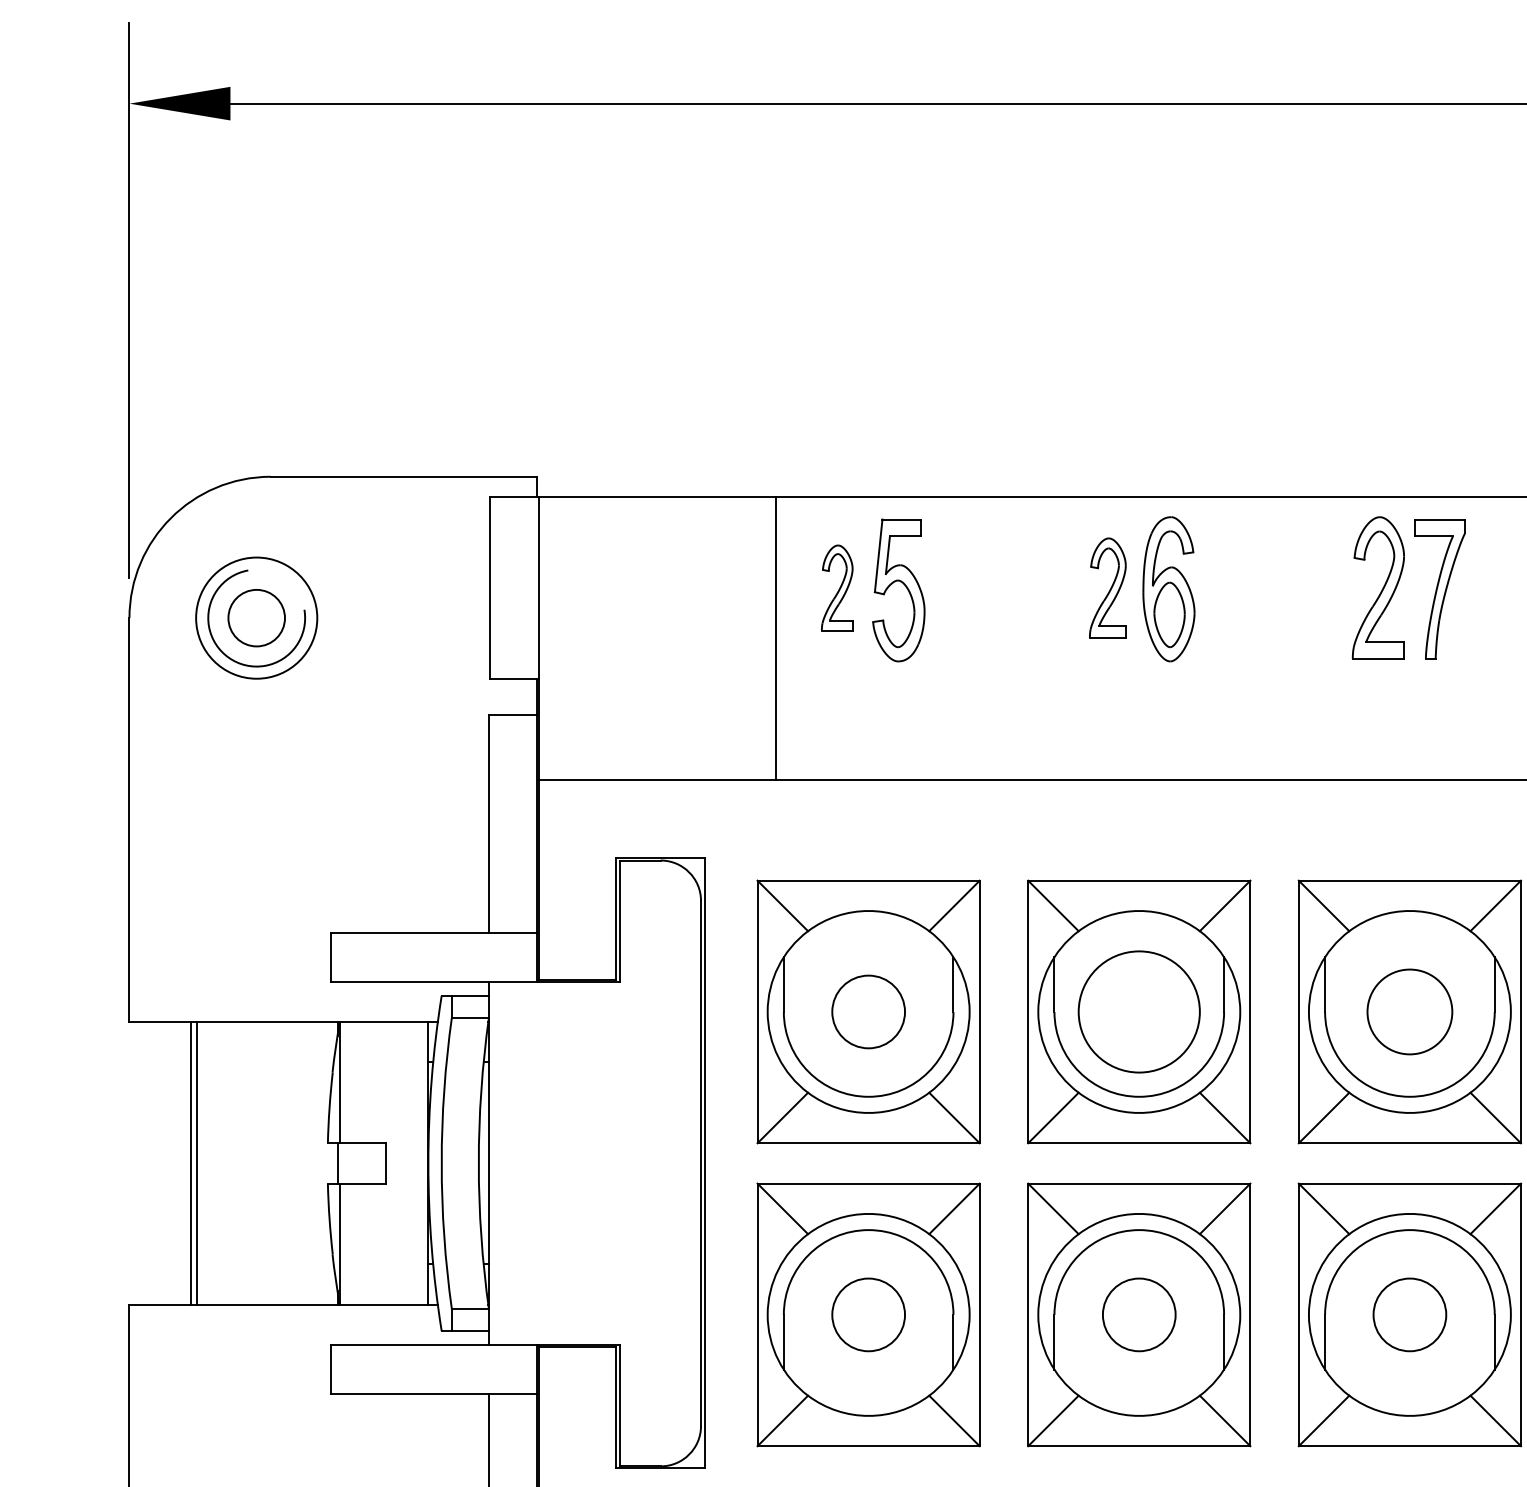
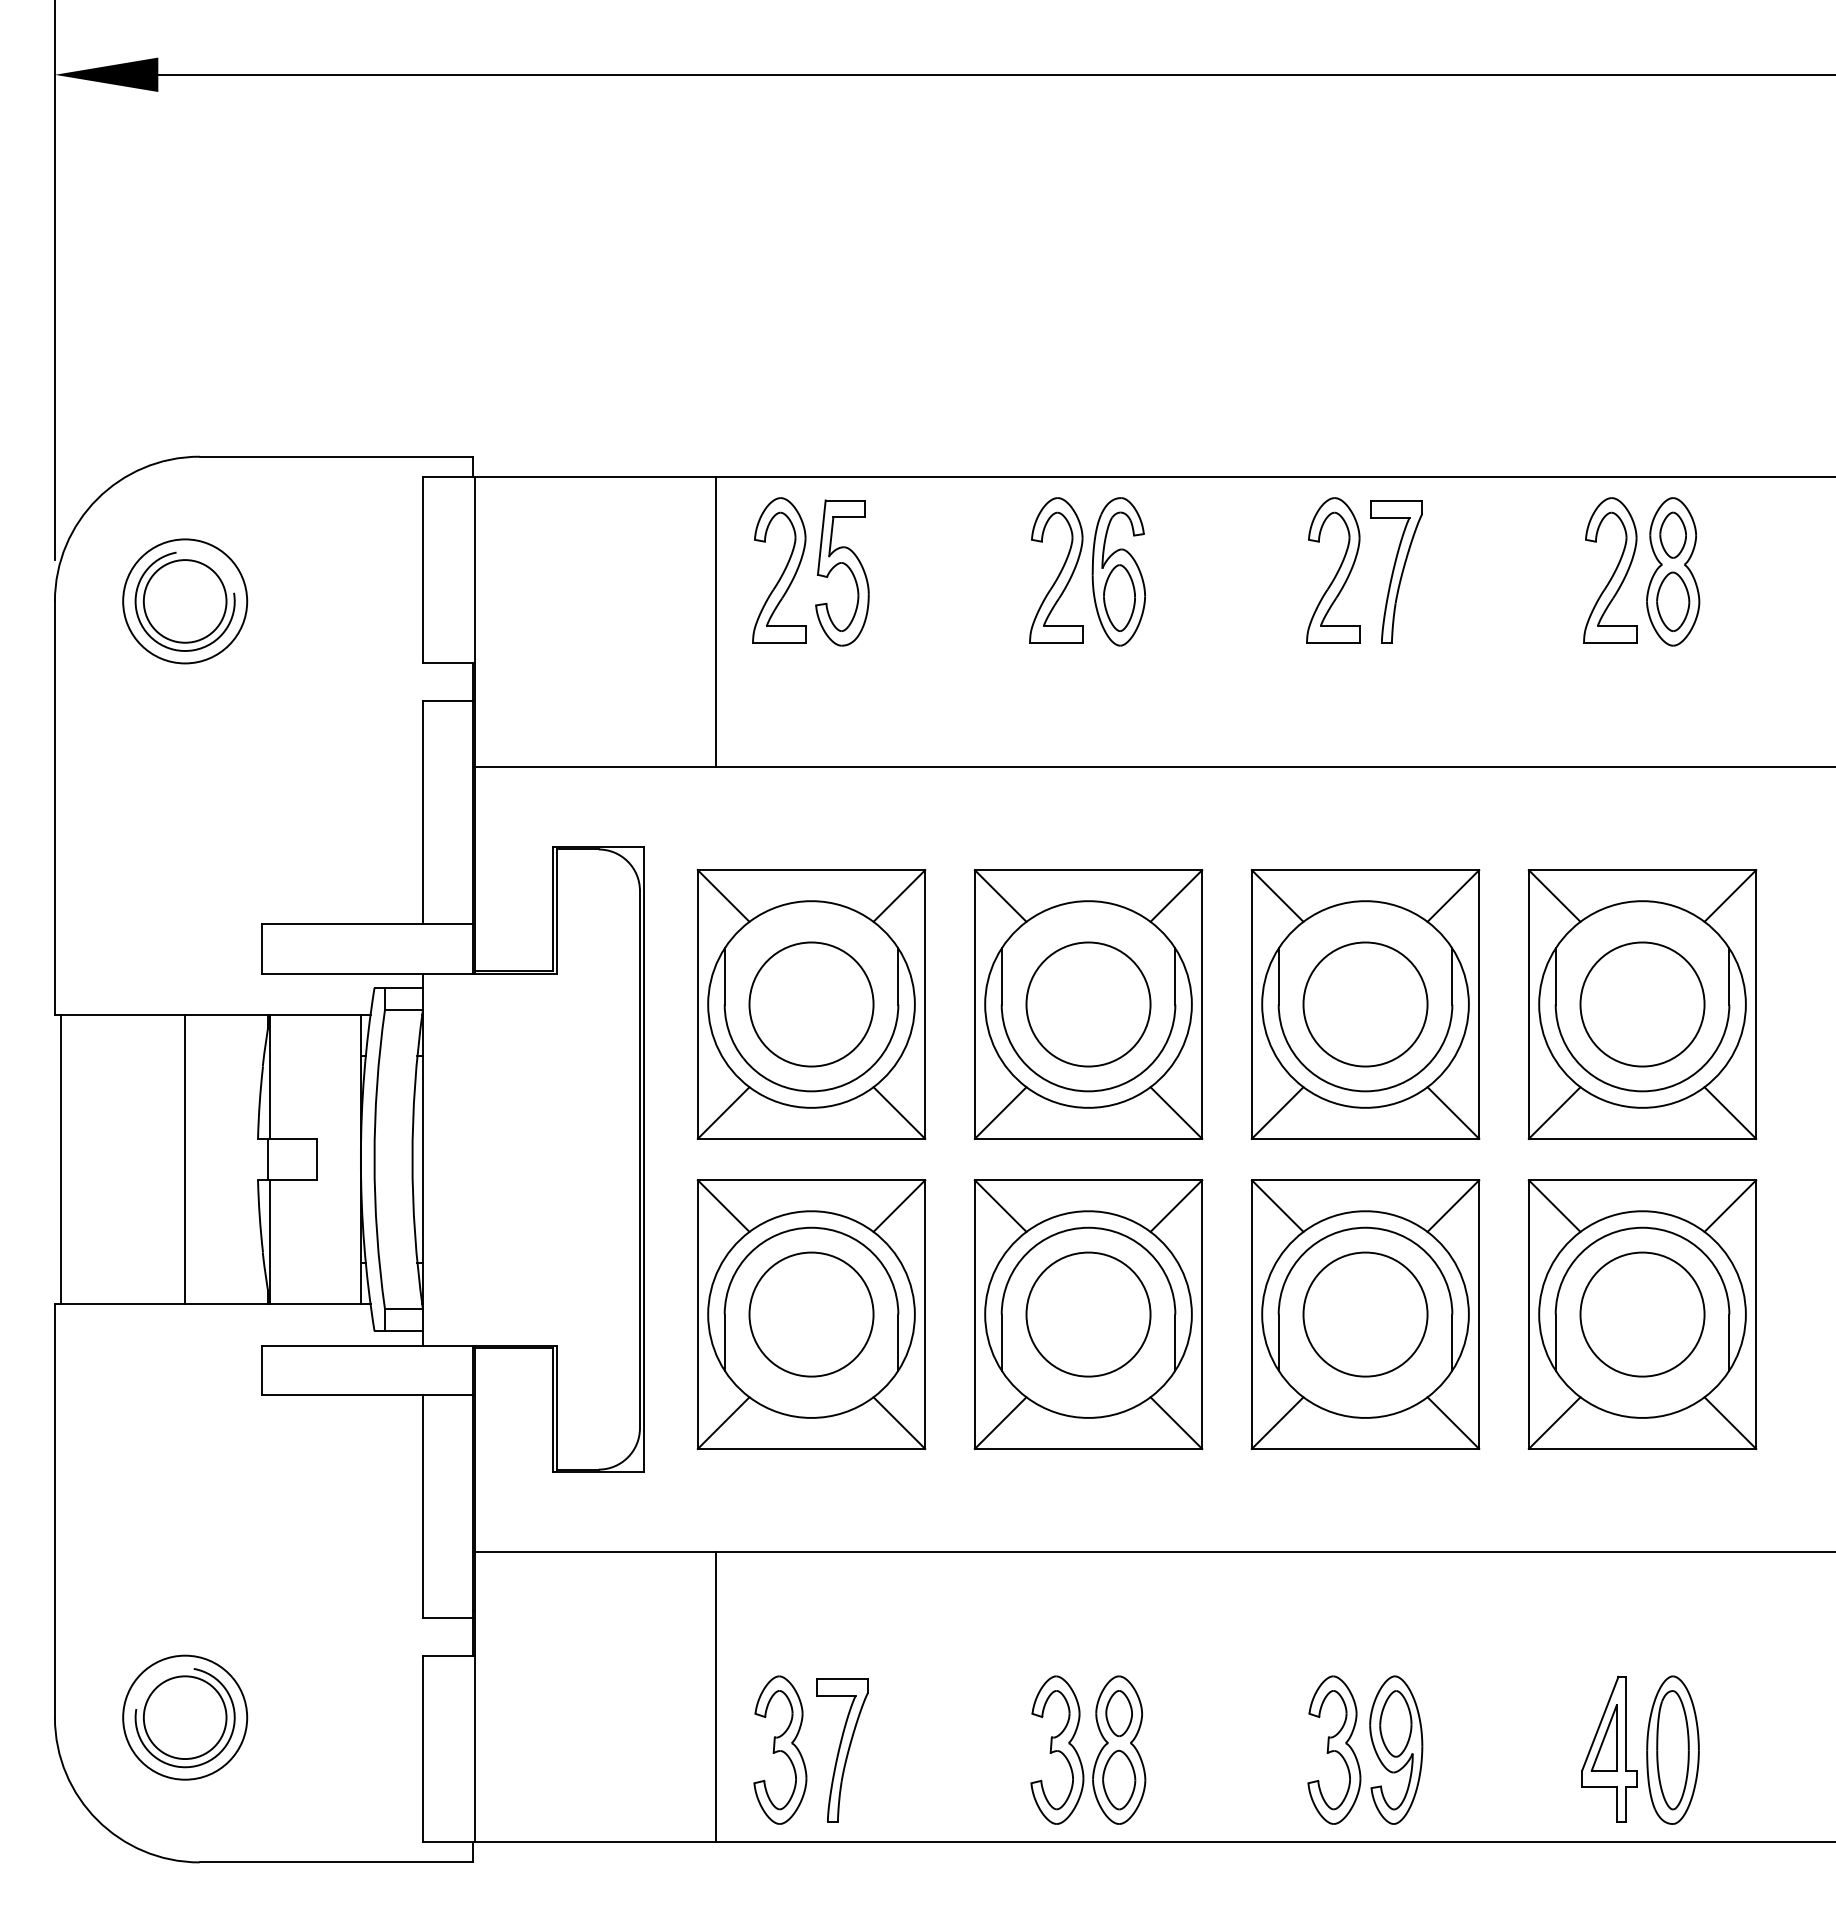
part: (837, 587) -> (779, 570), size x1.67
part: (1107, 587) -> (1056, 570), size x1.43
circle: (256, 618) -> (184, 601), size x1.43
circle: (868, 1011) -> (811, 1004), size x1.67
circle: (1409, 1011) -> (1365, 1004), size x1.43
line: (191, 1163) -> (61, 1159), moved
line: (197, 1163) -> (185, 1159), moved
circle: (868, 1314) -> (811, 1314), size x1.67
circle: (1139, 1314) -> (1088, 1314), size x1.67
circle: (1409, 1314) -> (1365, 1314), size x1.67

